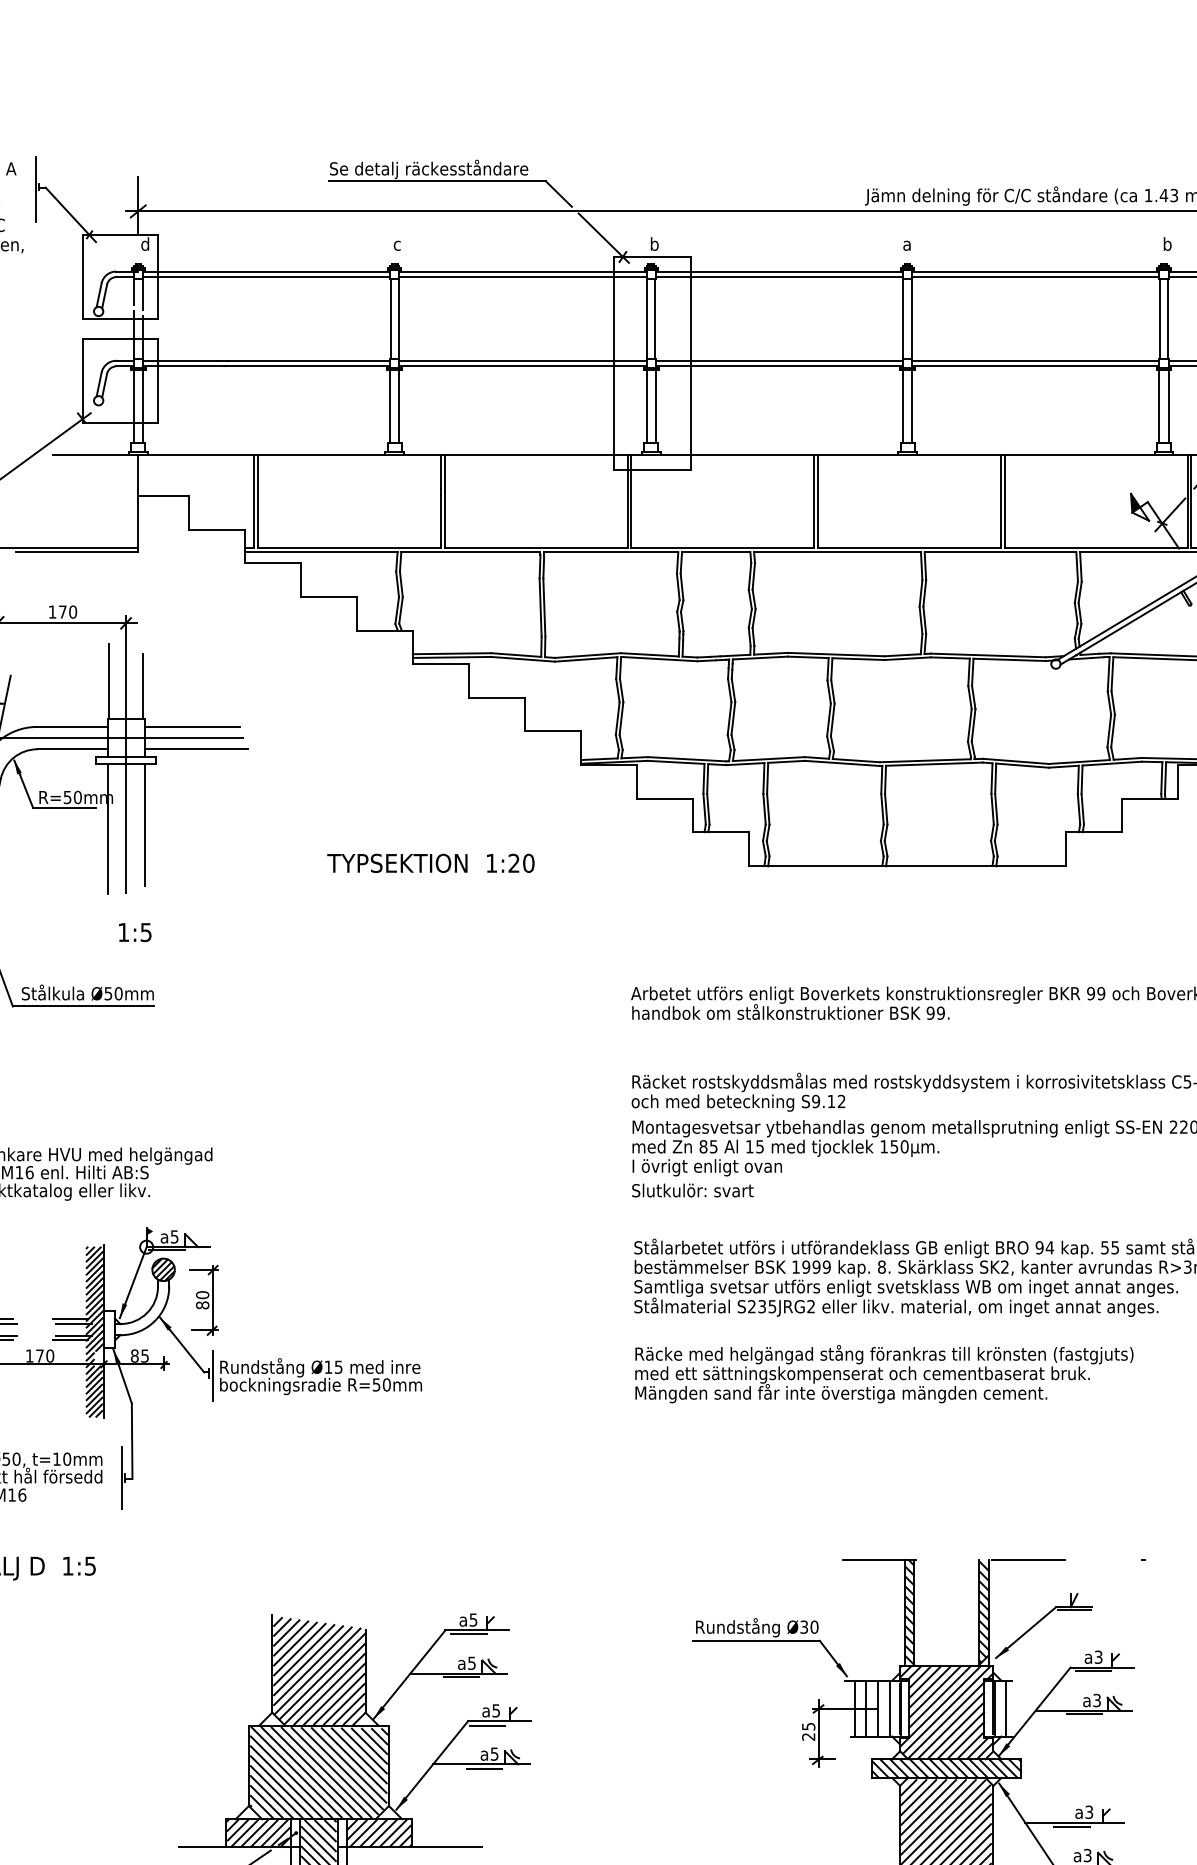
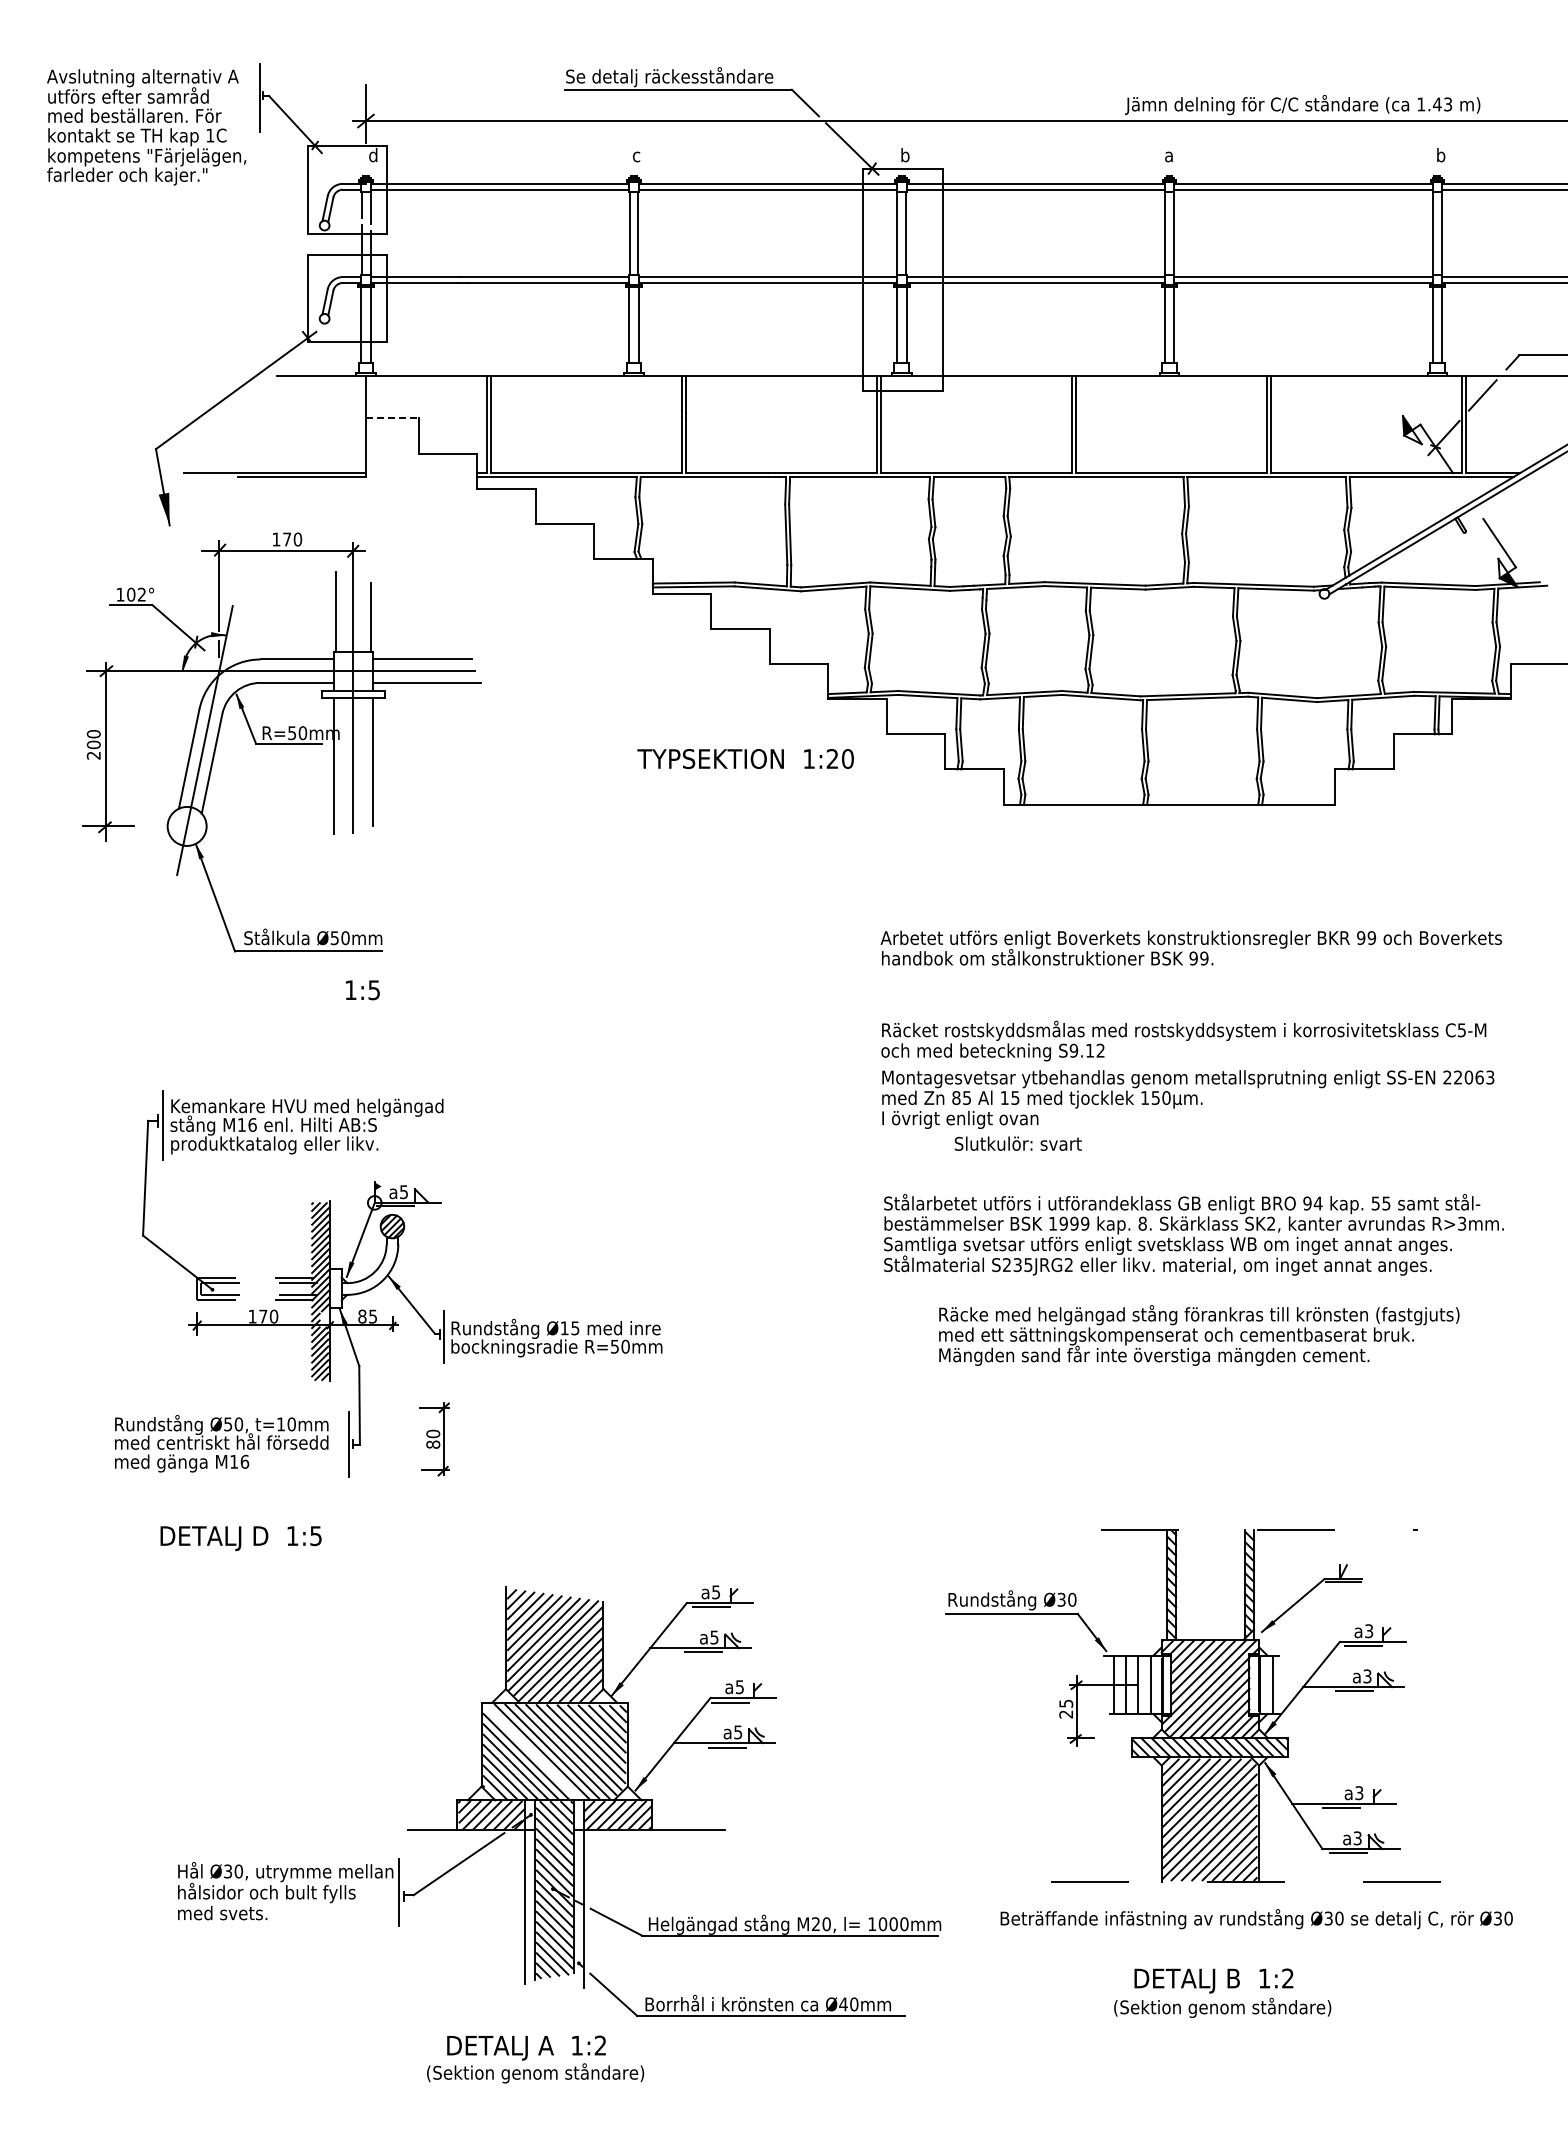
line: (164, 496) -> (393, 418), solid -> dashed
text: (430, 863) -> (745, 759), moved
text: (134, 932) -> (362, 990), moved
text: (692, 1190) -> (1017, 1143), moved
part: (203, 1300) -> (434, 1439), moved
text: (884, 1374) -> (1199, 1335), moved
line: (296, 1772) -> (531, 1751), removed

